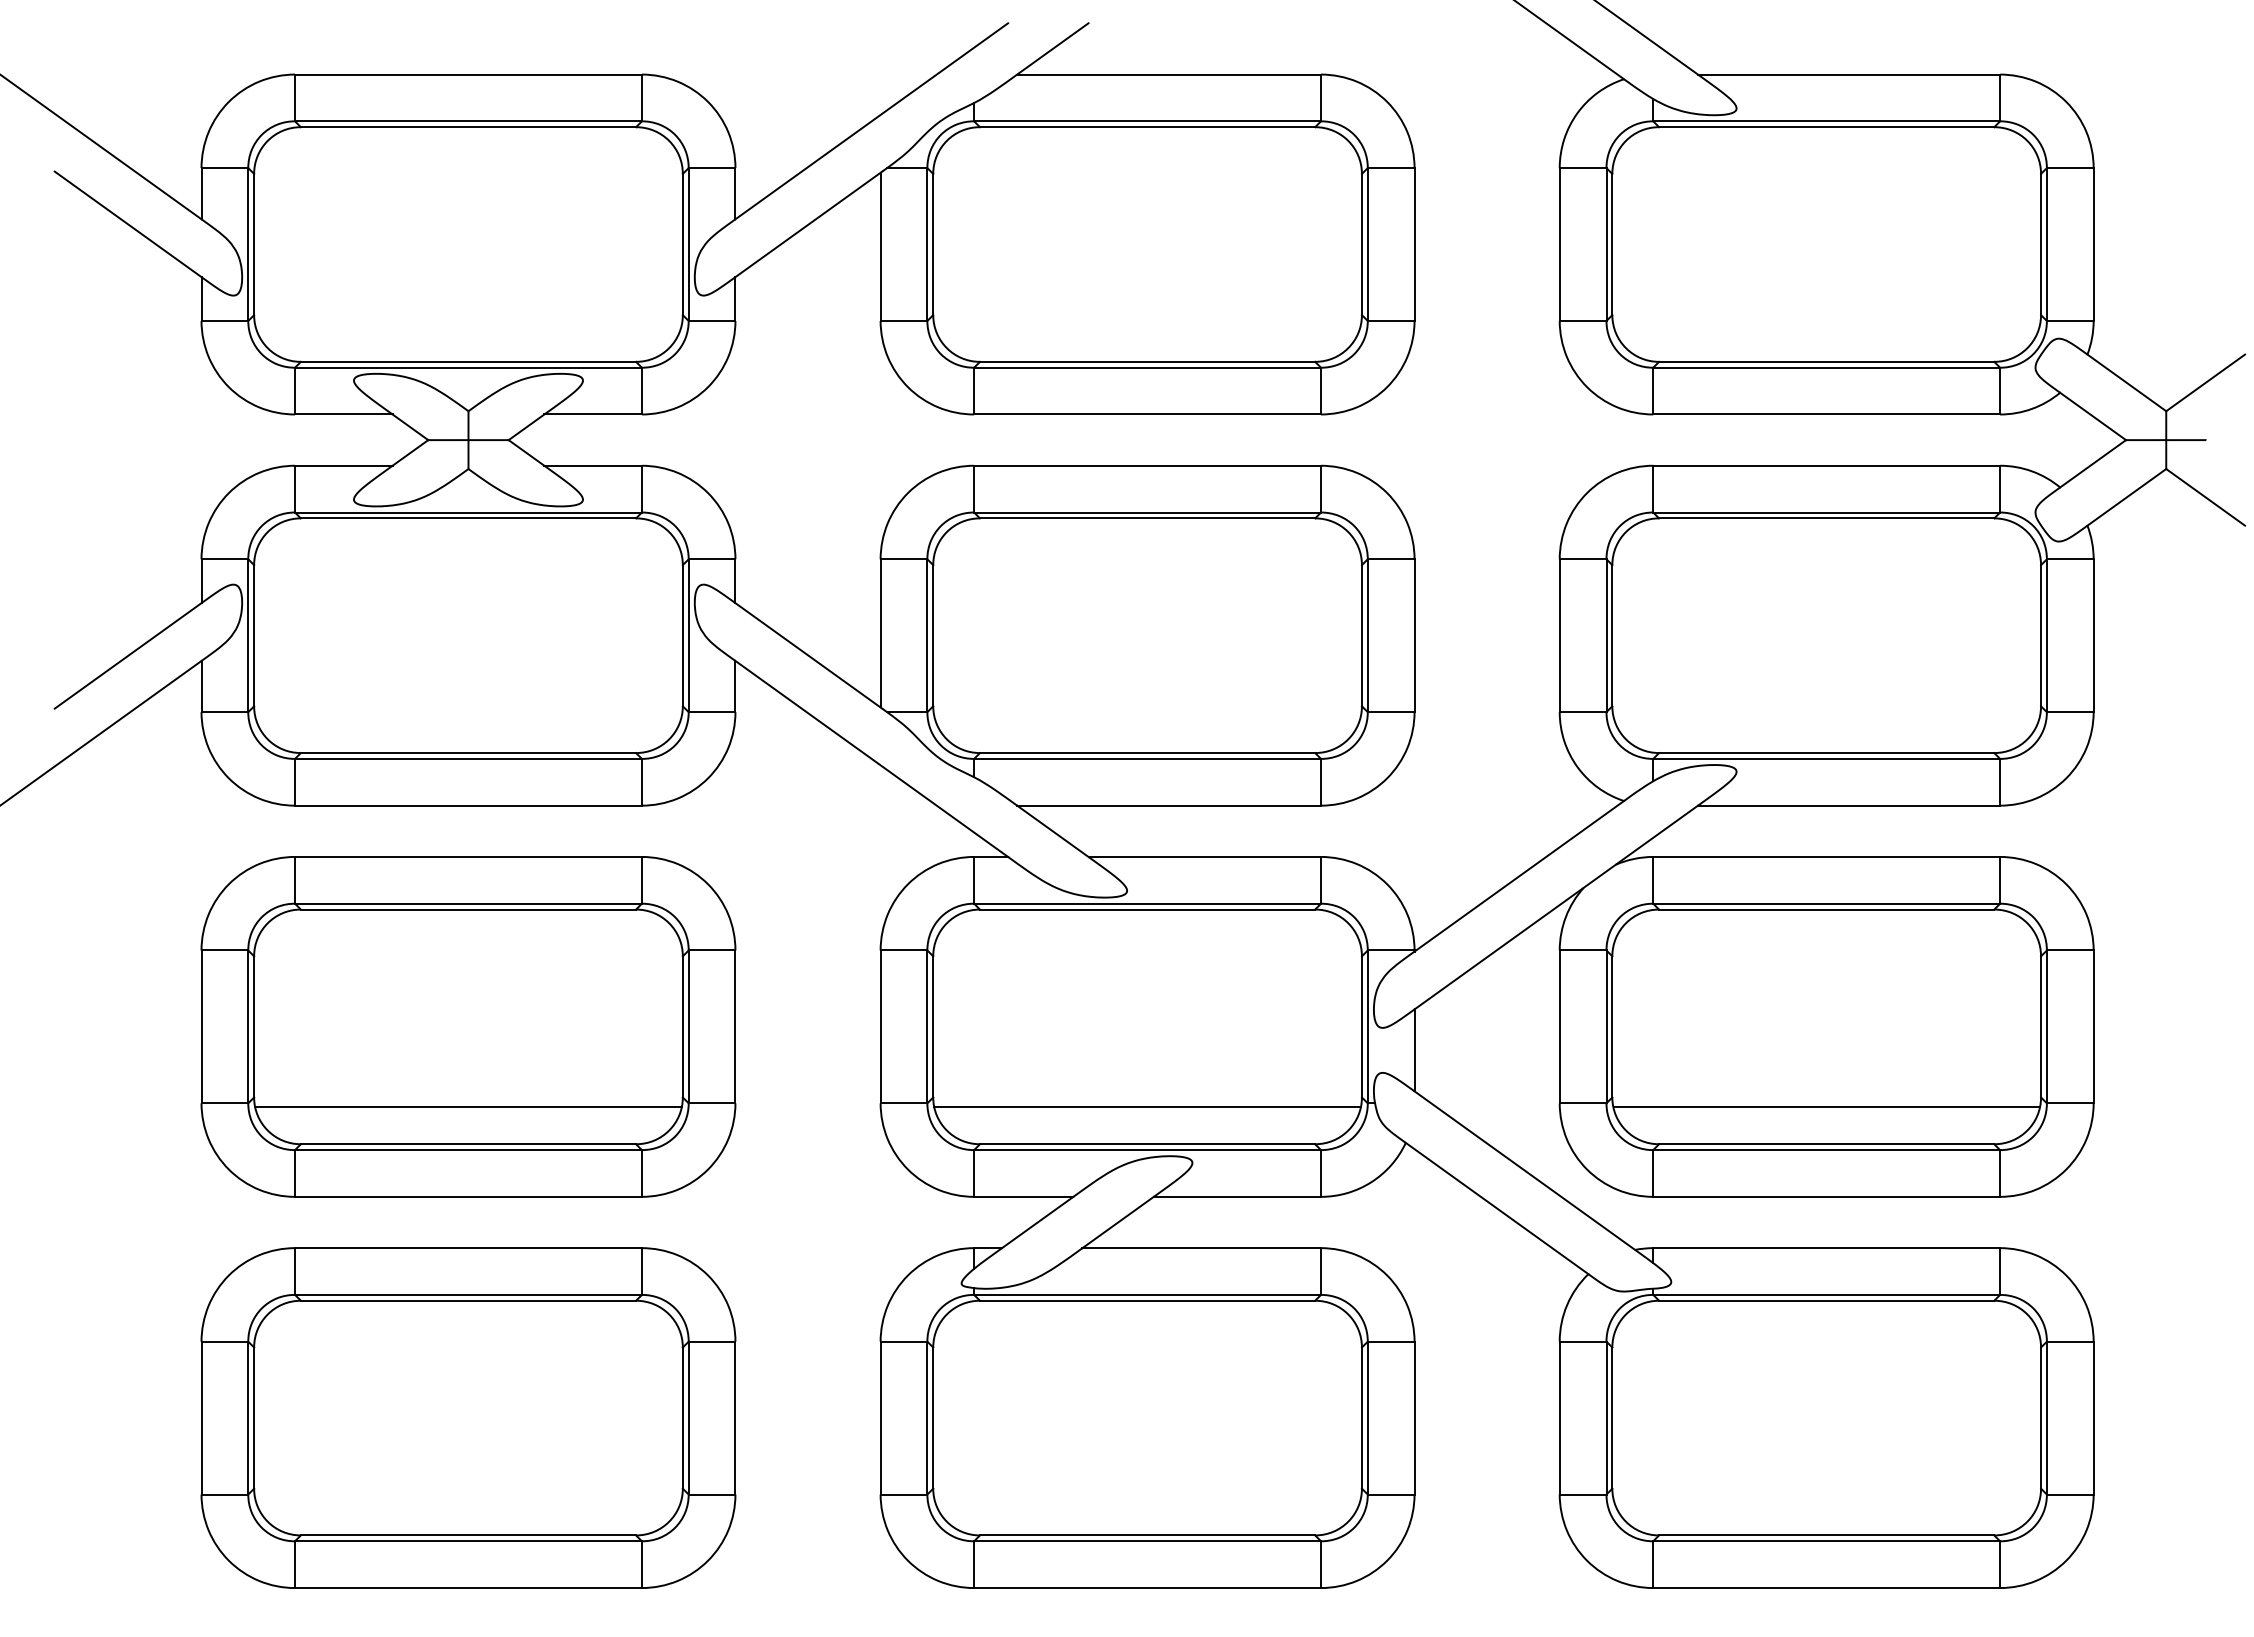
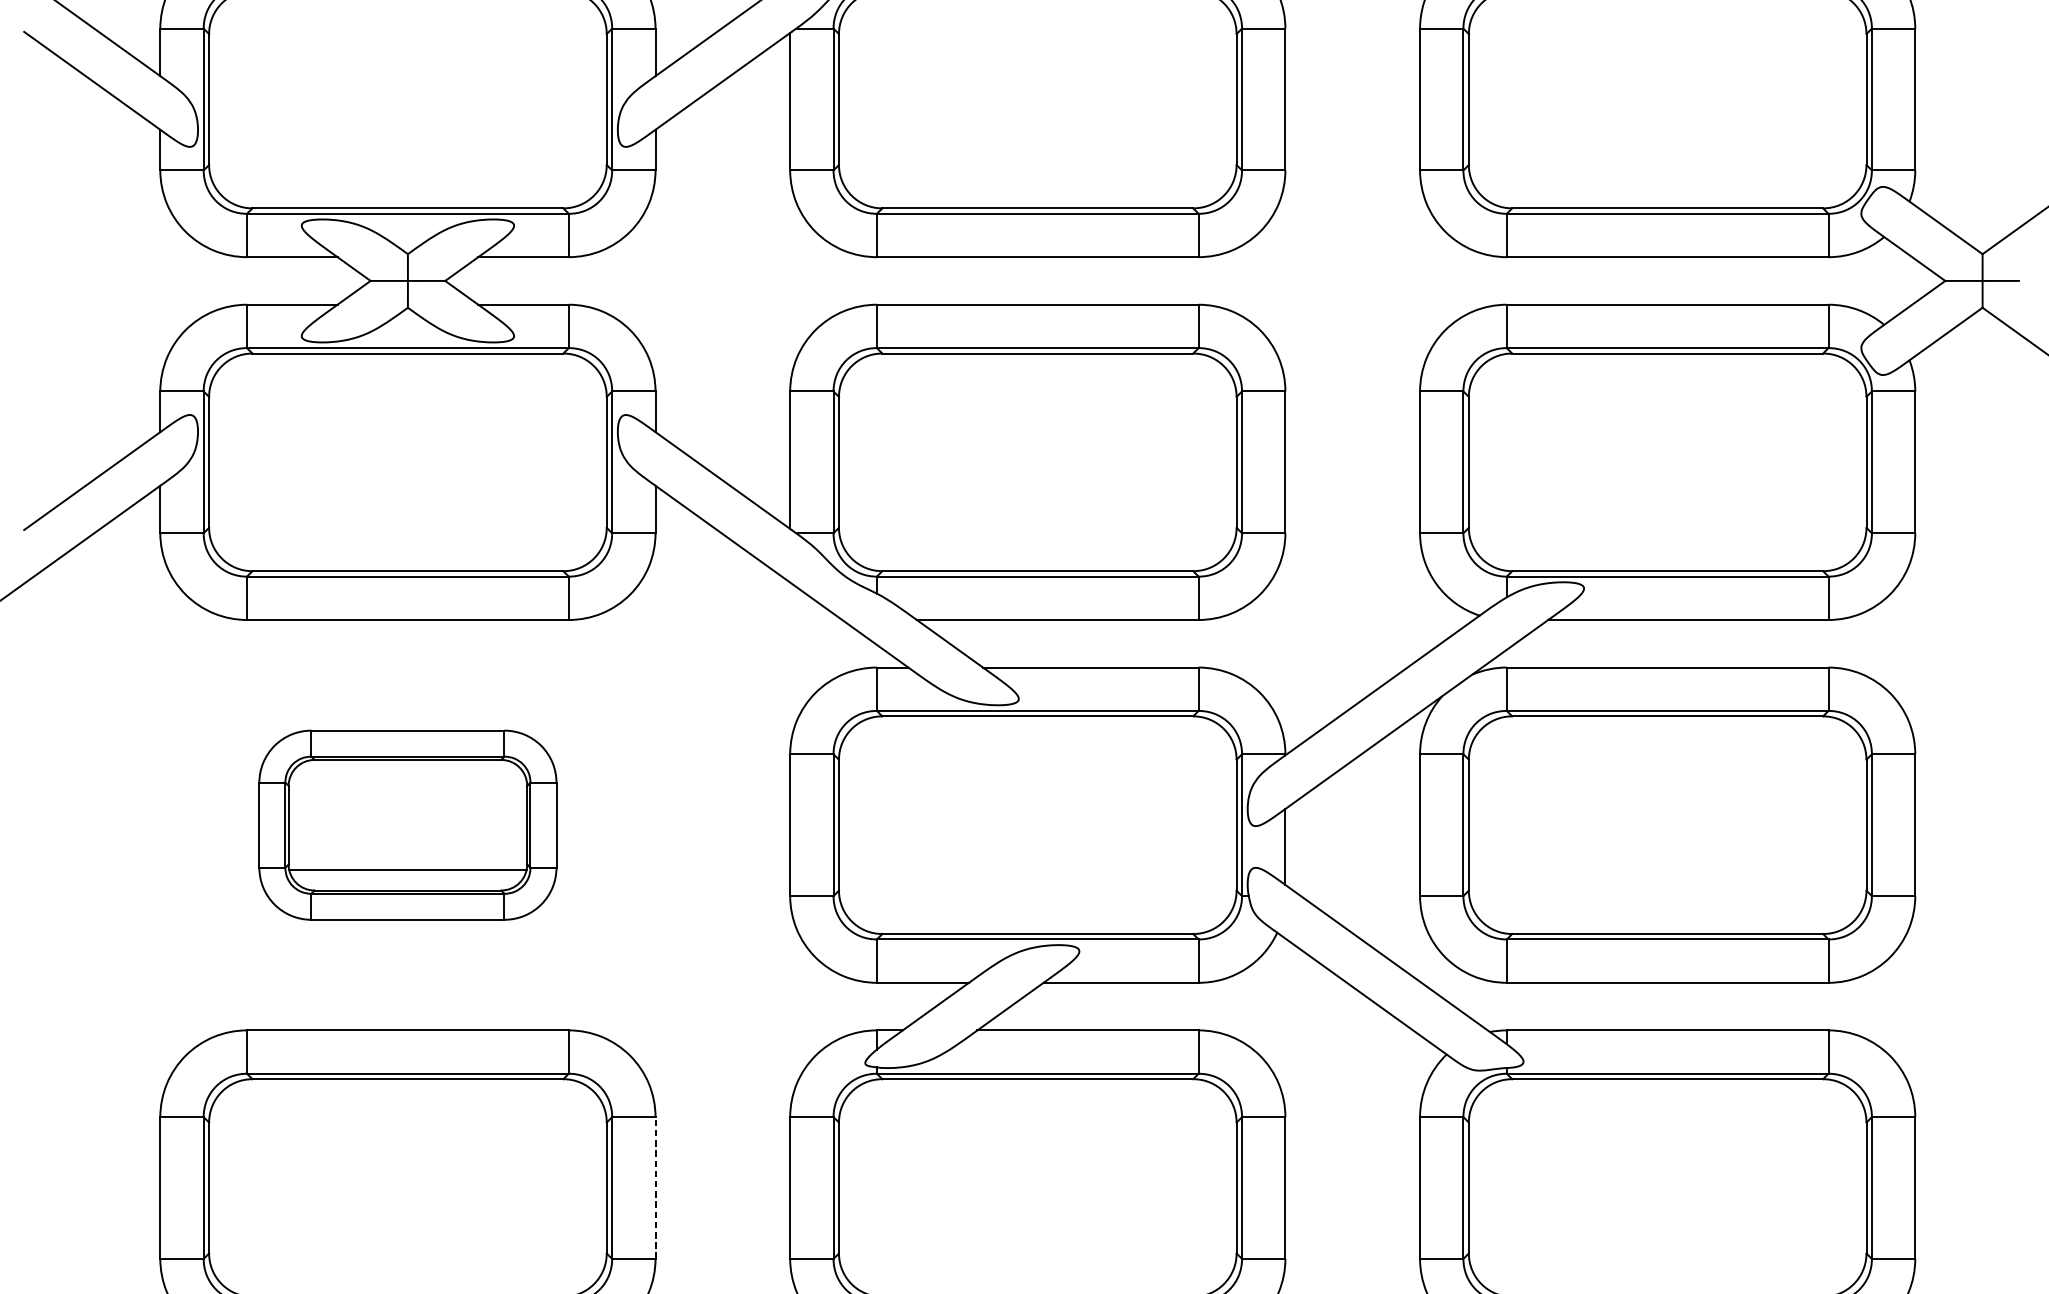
part: (468, 1026) -> (407, 824), size x0.6
line: (1147, 1107) -> (1037, 899), removed
line: (1826, 1107) -> (1667, 899), removed
line: (735, 1417) -> (655, 1187), solid -> dashed

